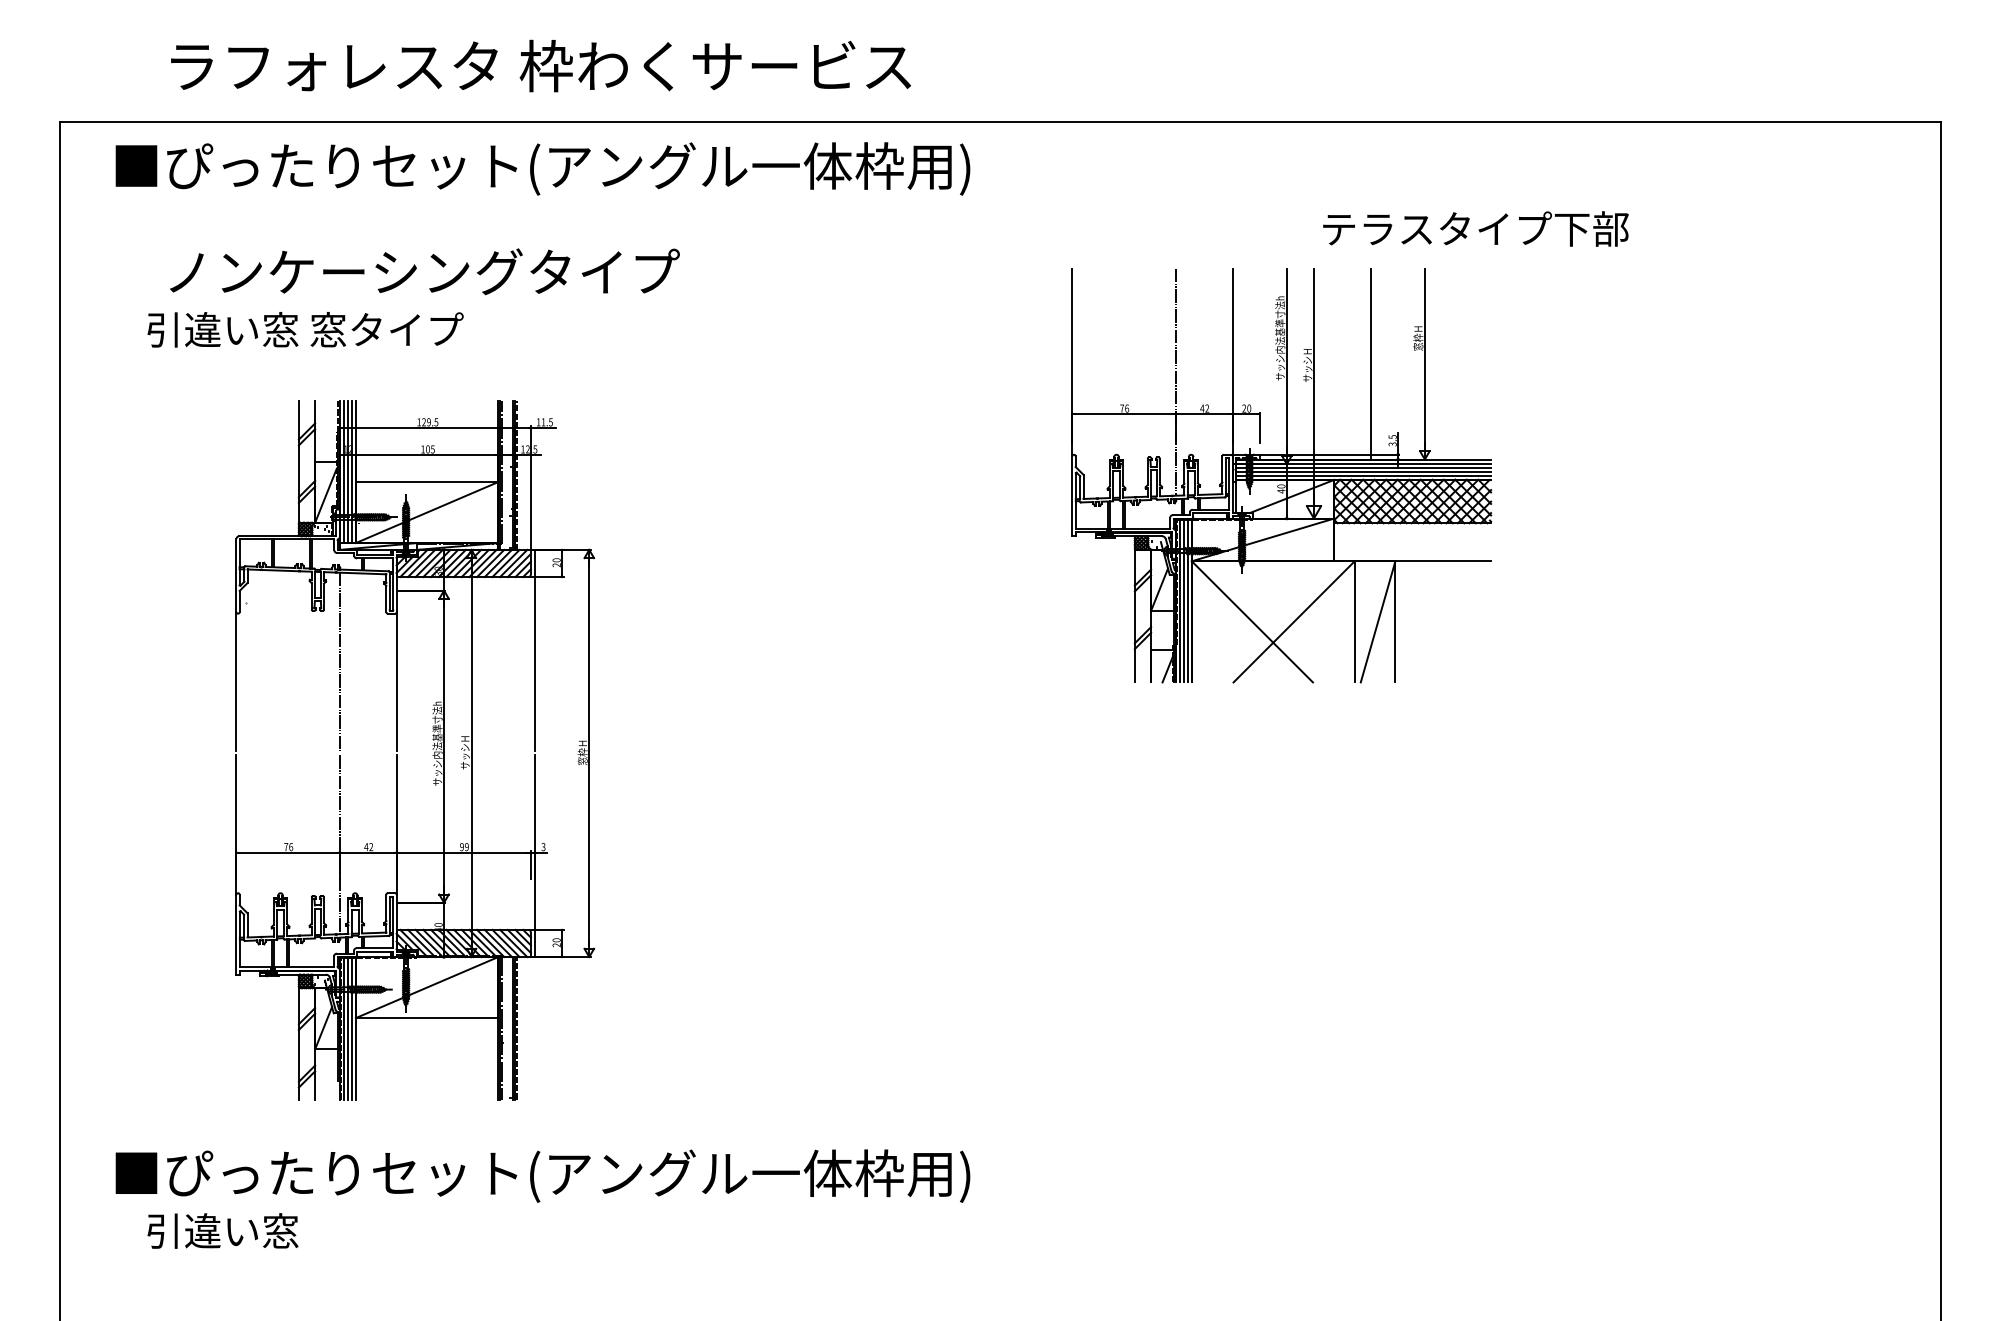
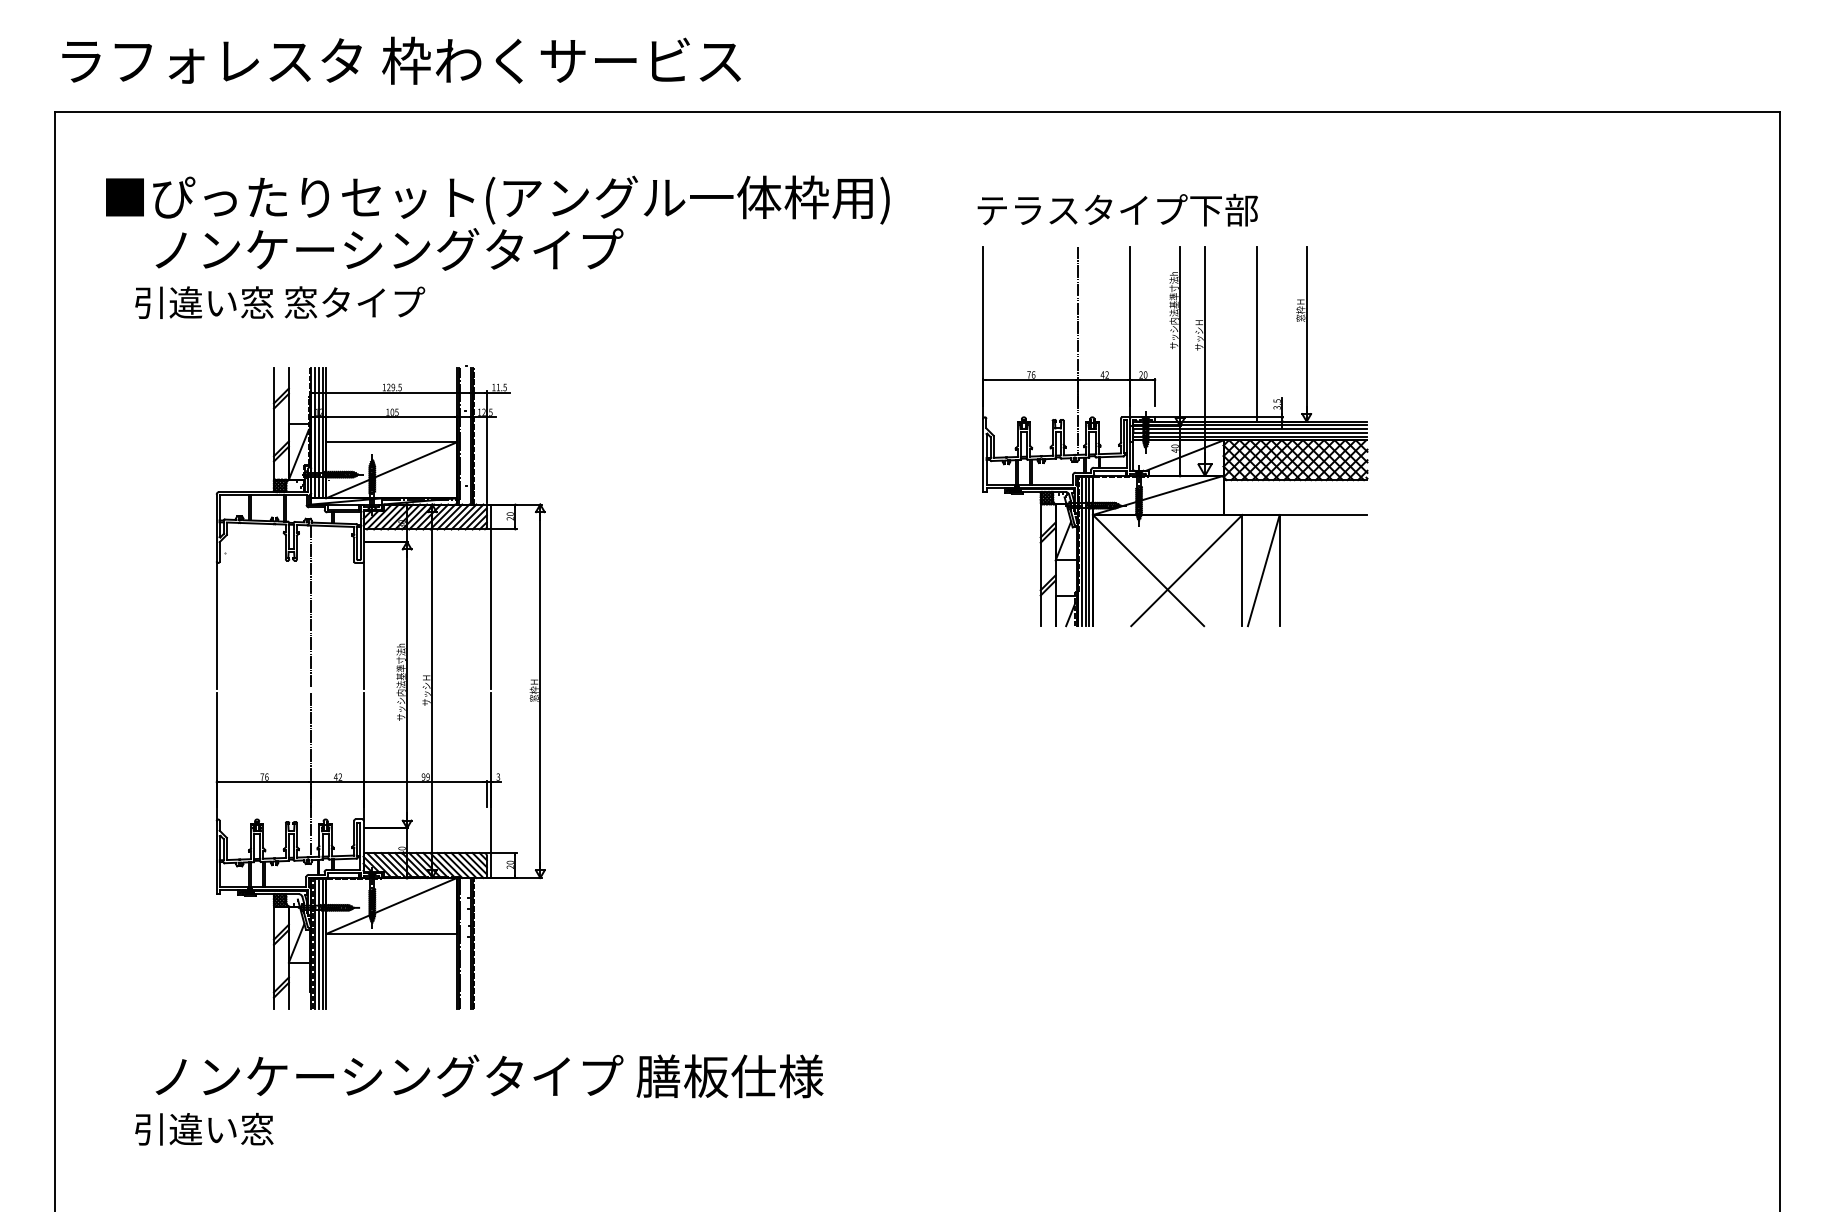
text: (540, 65) -> (401, 60), moved
text: (542, 168) -> (497, 199), moved
text: (1475, 228) -> (1117, 209), moved
text: (542, 1175) -> (497, 1078), ■ぴったりセット(アングル一体枠用) -> ノンケーシングタイプ 膳板仕様

